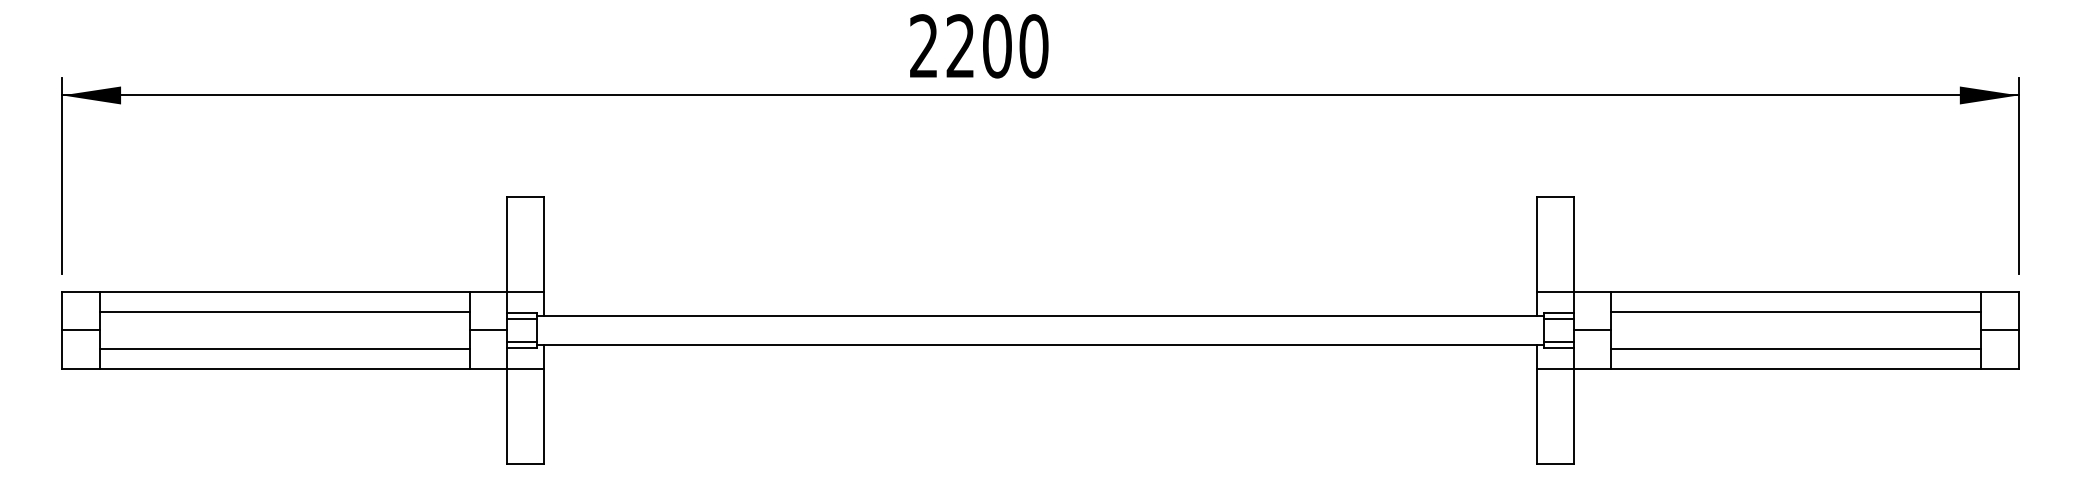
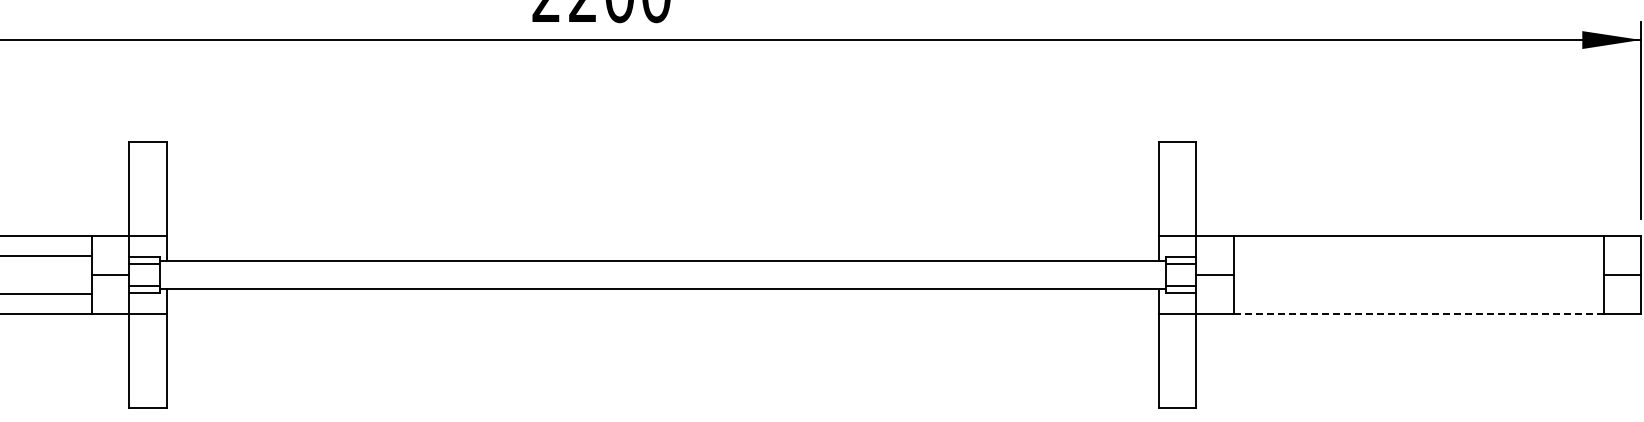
line: (1796, 311) -> (1418, 256), removed
line: (1796, 349) -> (1418, 294), removed
line: (1796, 369) -> (1418, 314), solid -> dashed

